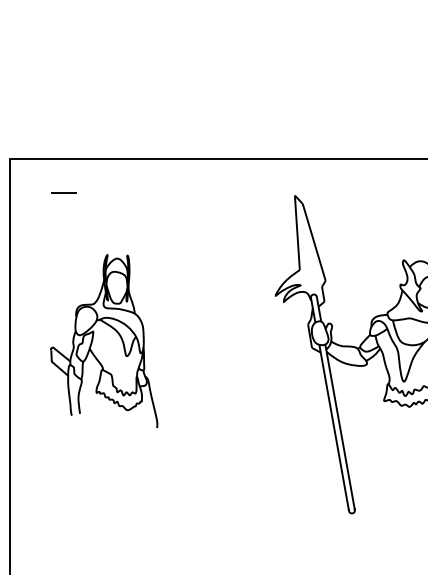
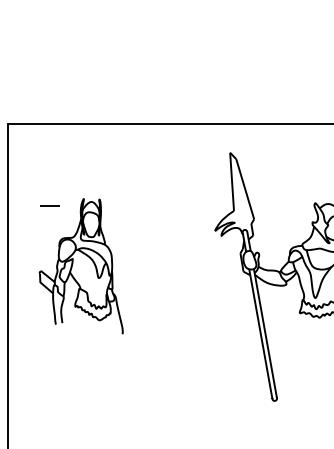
line: (63, 192) -> (49, 205), moved

